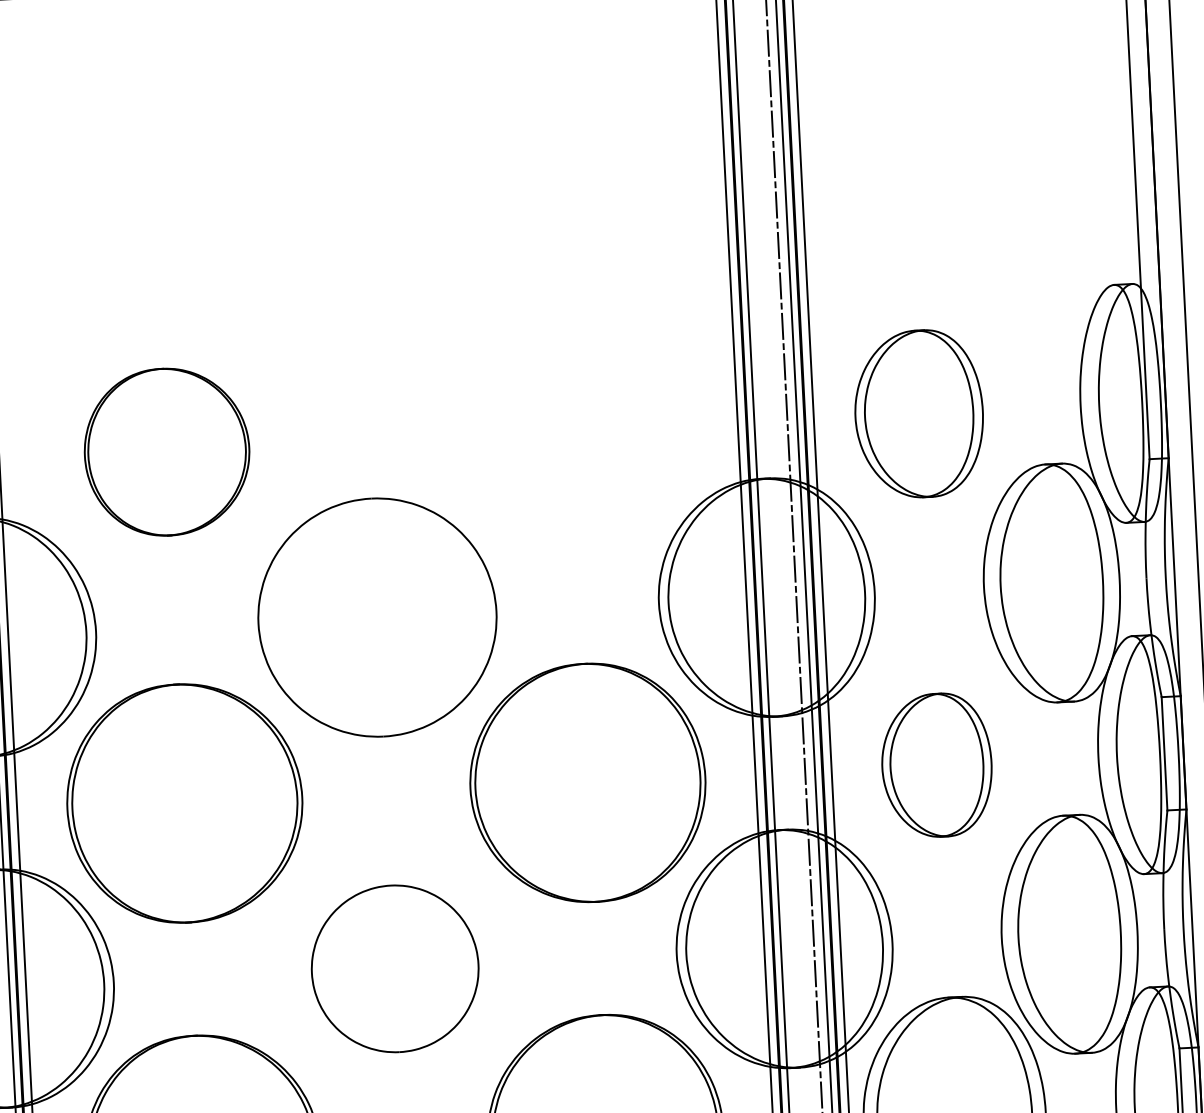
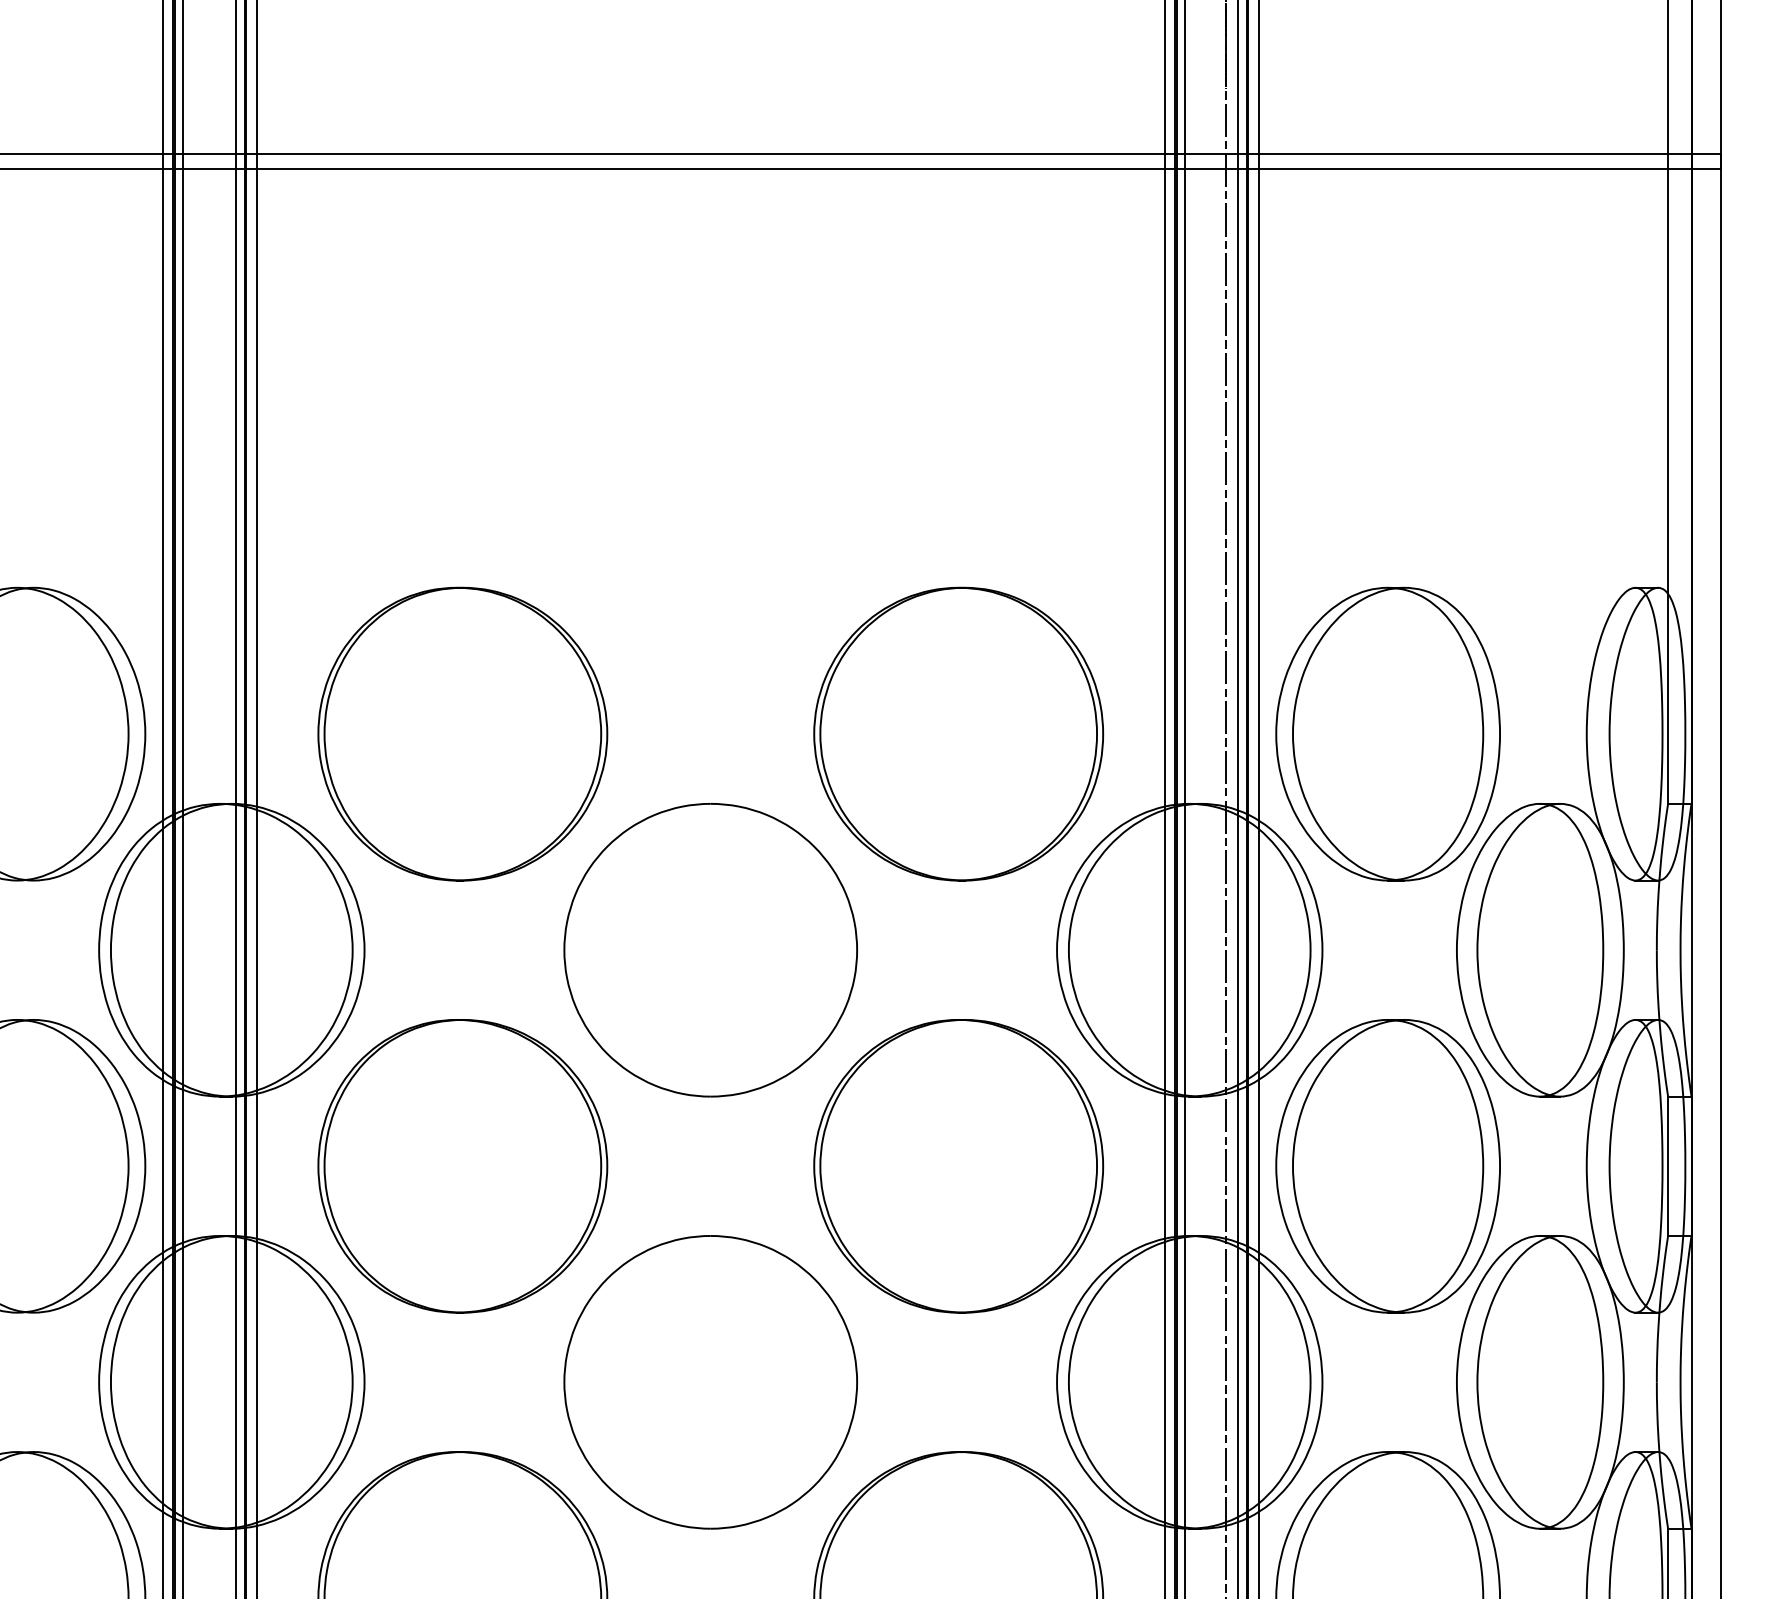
part: (918, 413) -> (1387, 733), size x1.43
part: (569, 431) -> (958, 733), added
part: (166, 451) -> (462, 733), size x1.43
part: (936, 765) -> (1387, 1166), size x1.67
part: (395, 968) -> (710, 1382), size x1.43

